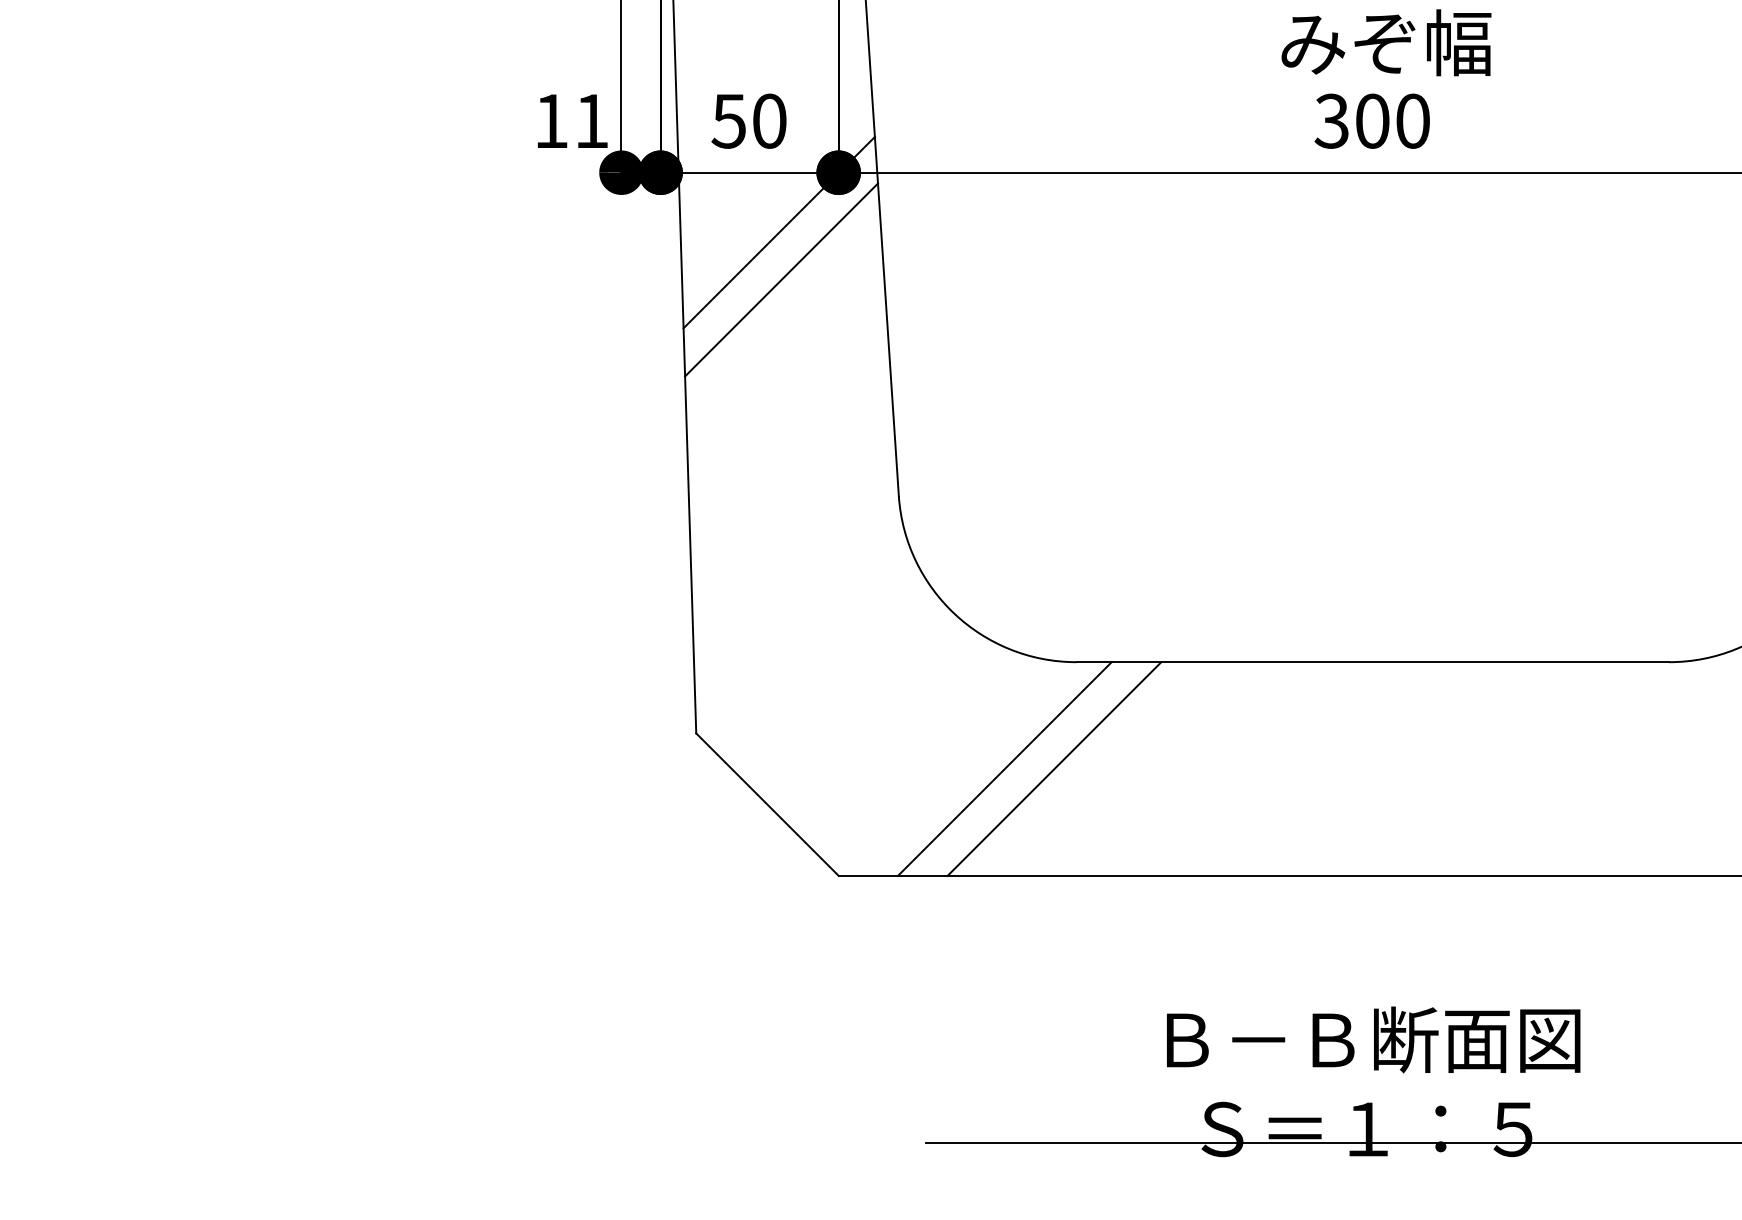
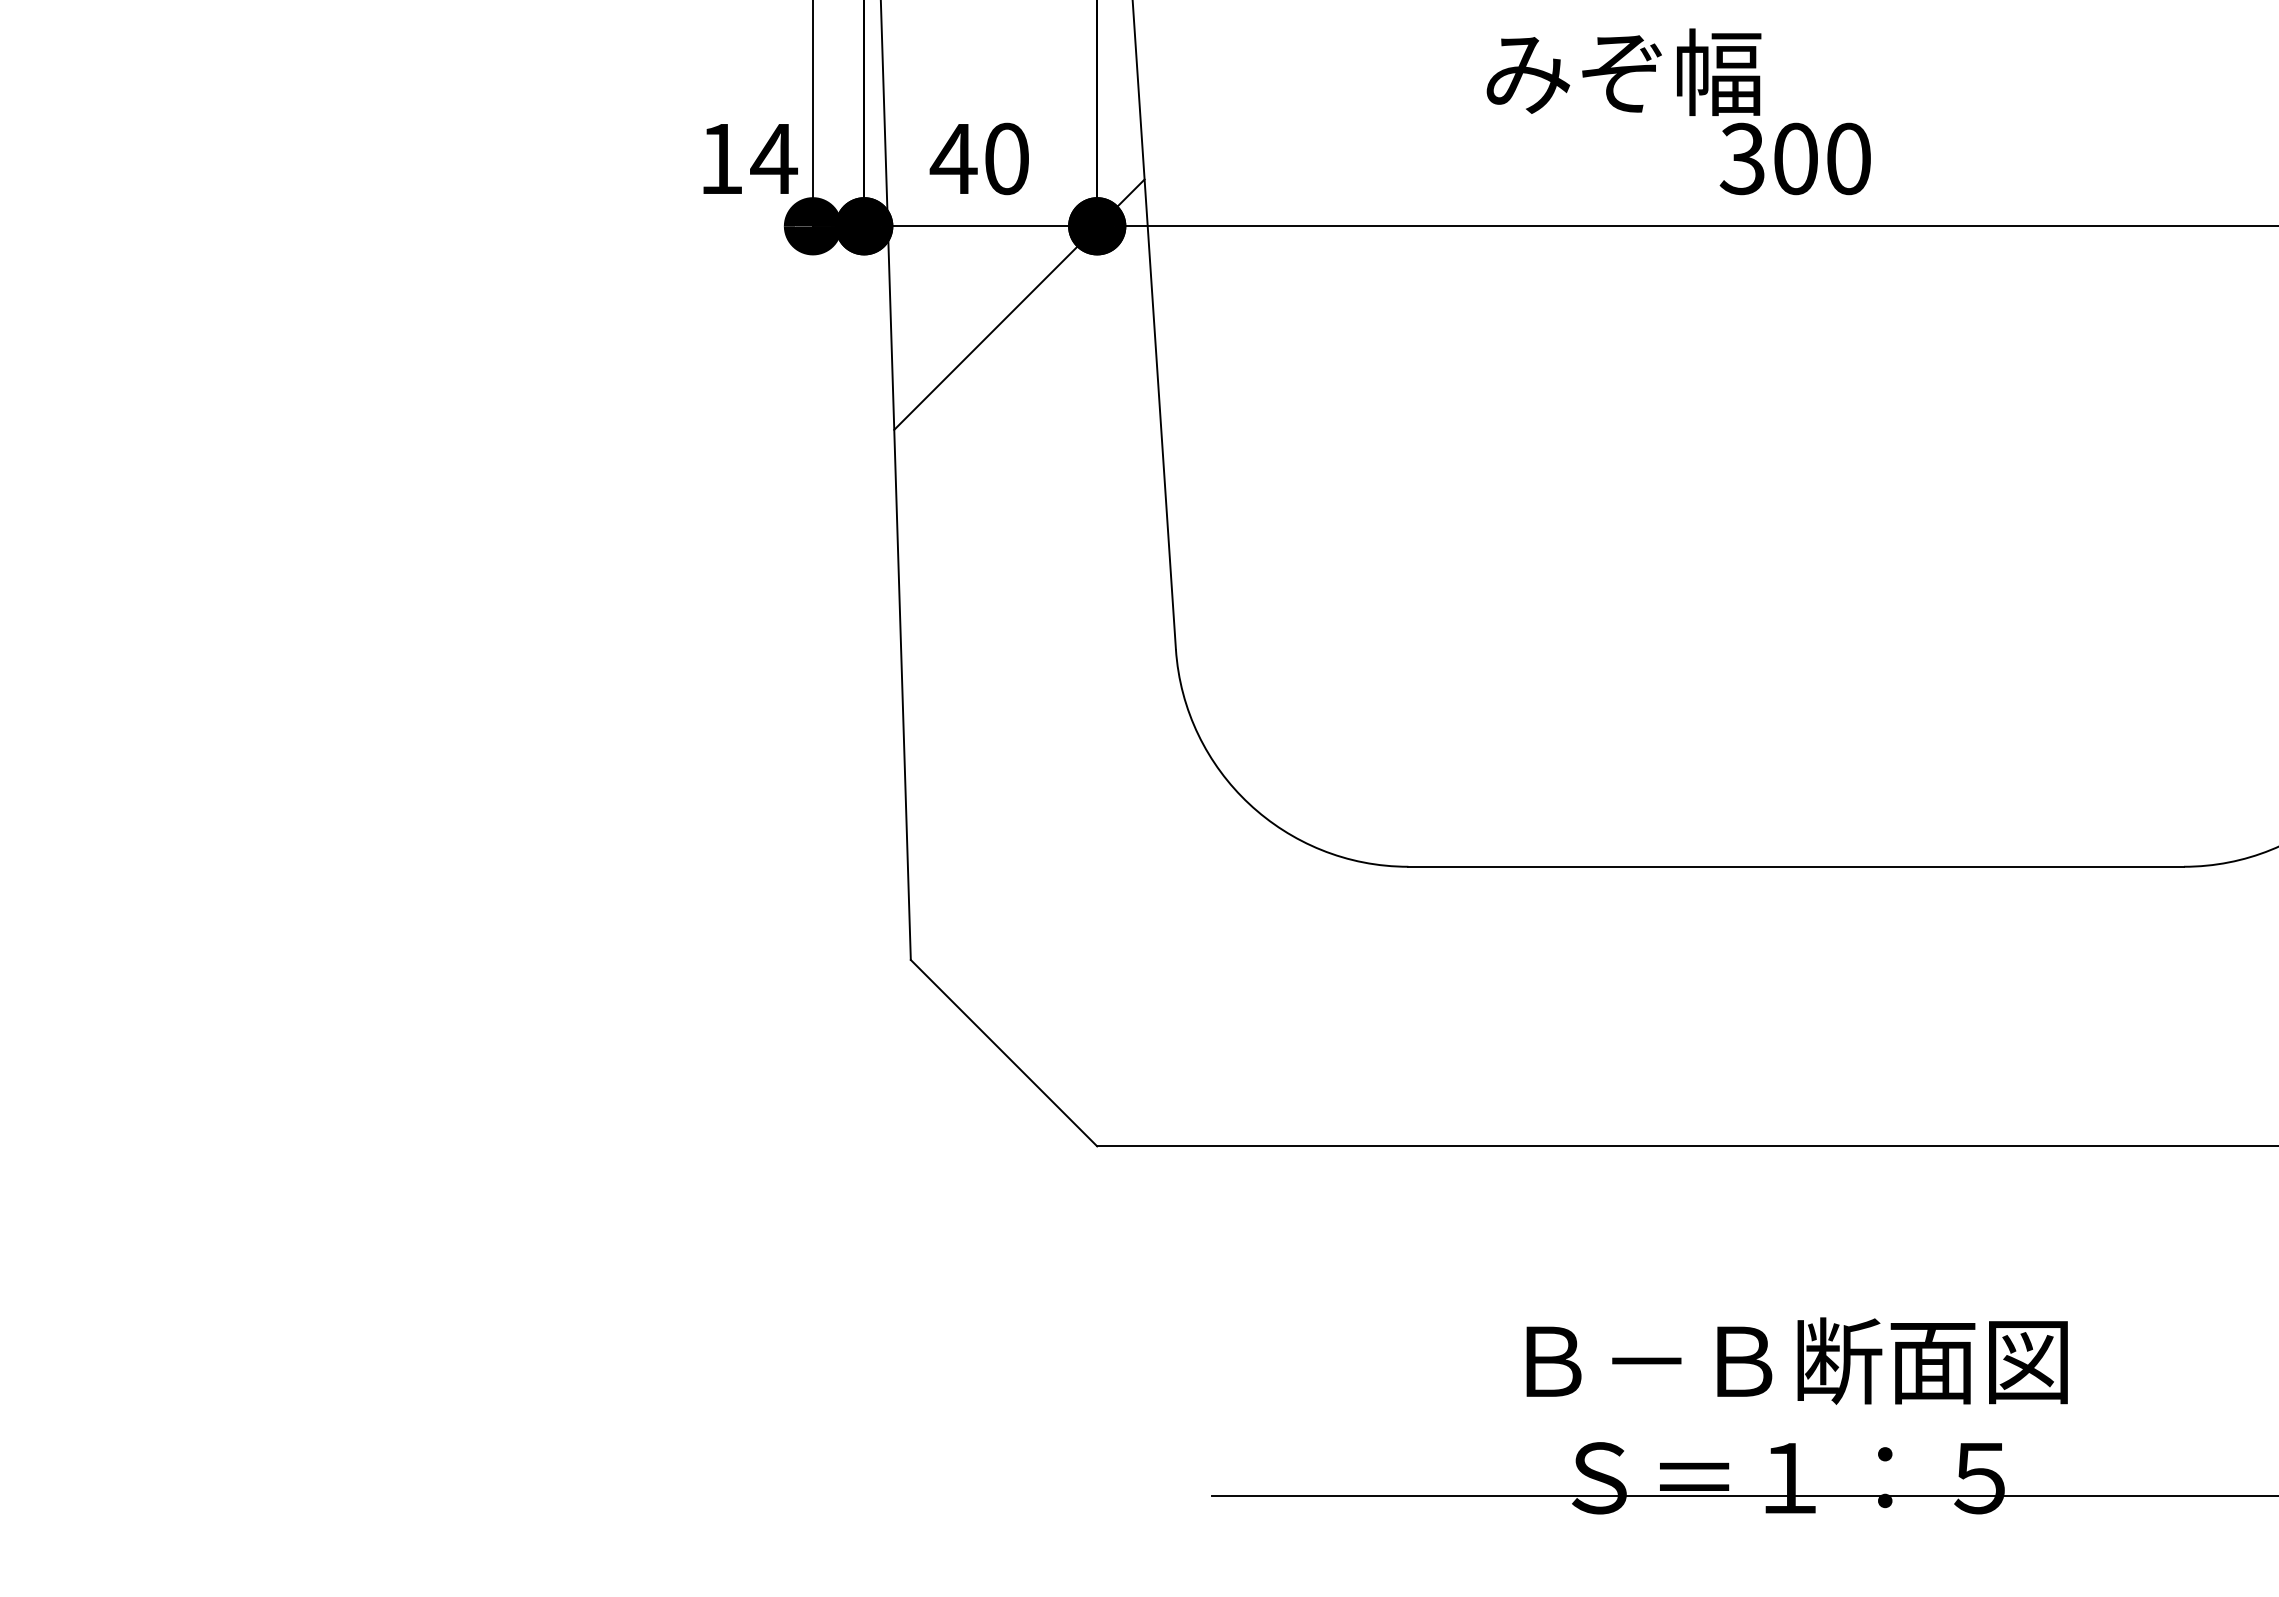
text: (1386, 42) -> (1623, 71), moved
text: (591, 120) -> (773, 158), 11 -> 14
text: (728, 121) -> (953, 159), 50 -> 40
line: (781, 279) -> (1022, 366), removed
line: (1004, 768) -> (1314, 1006), removed
line: (1054, 768) -> (1379, 1006), removed

